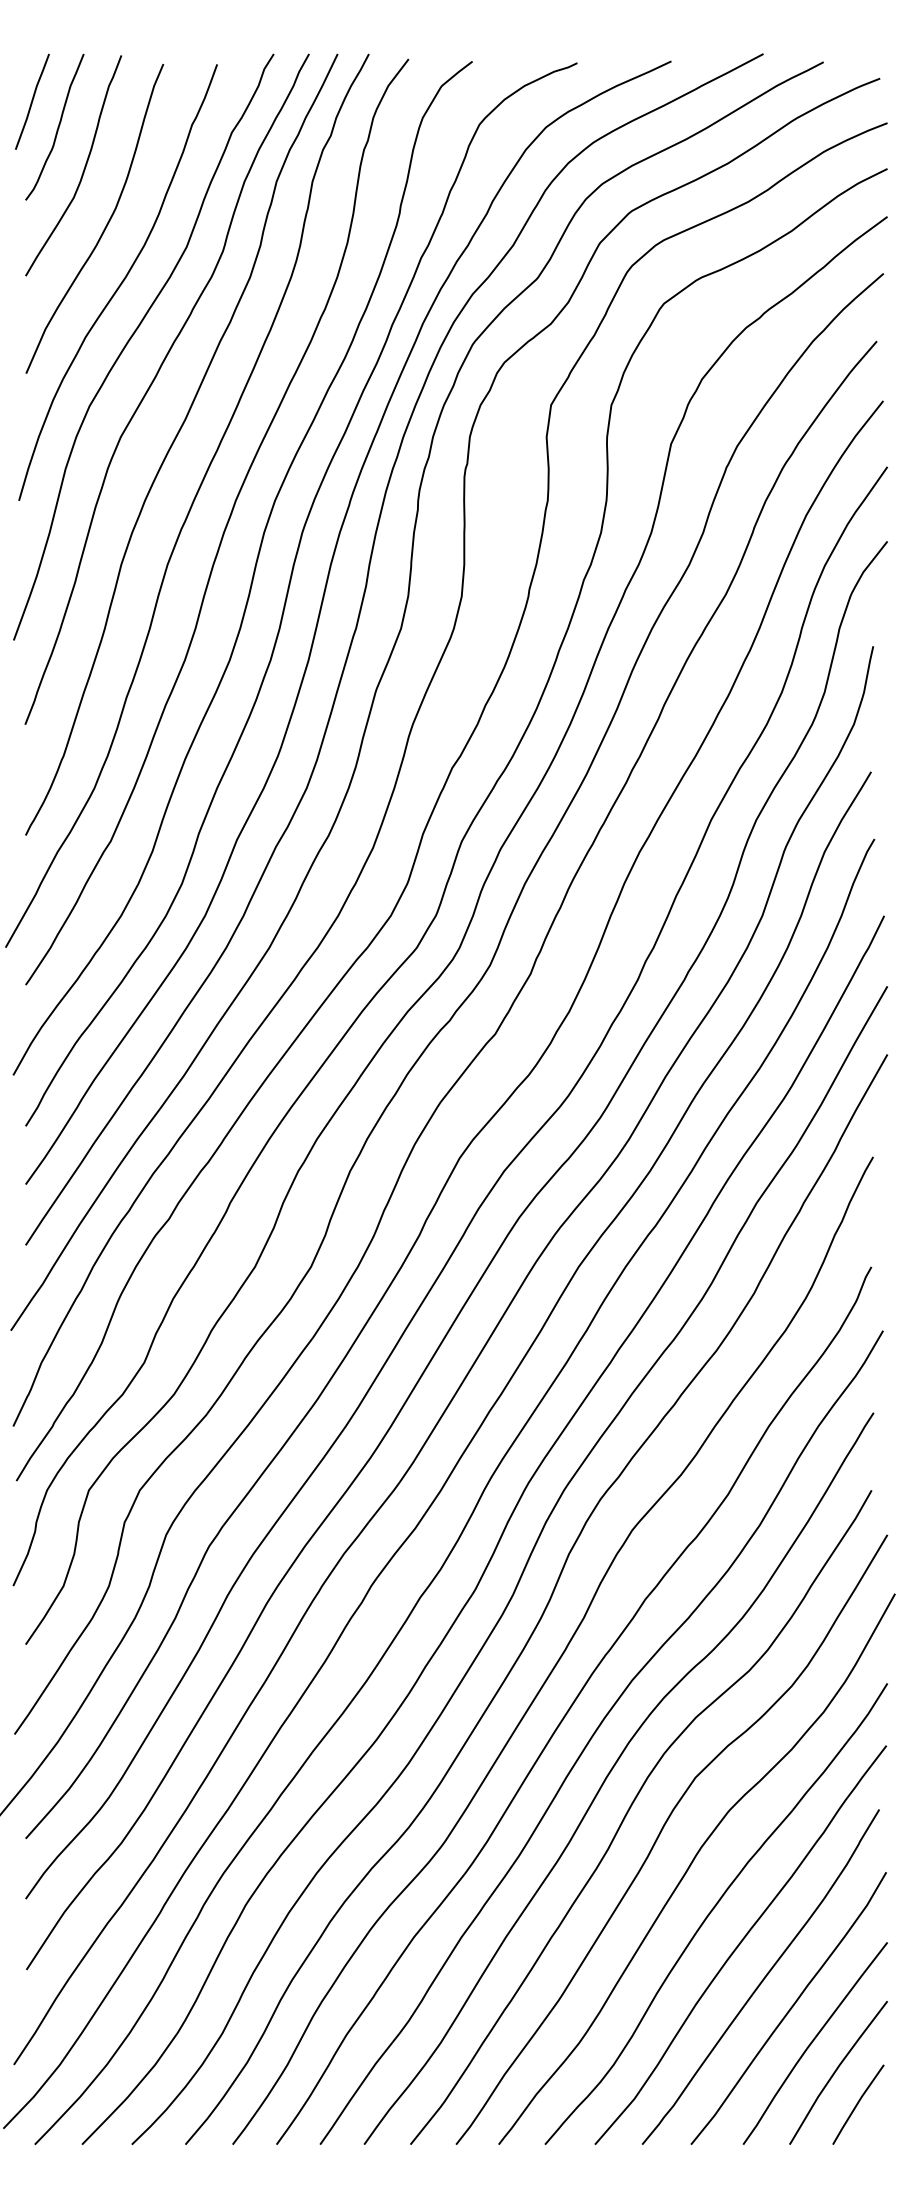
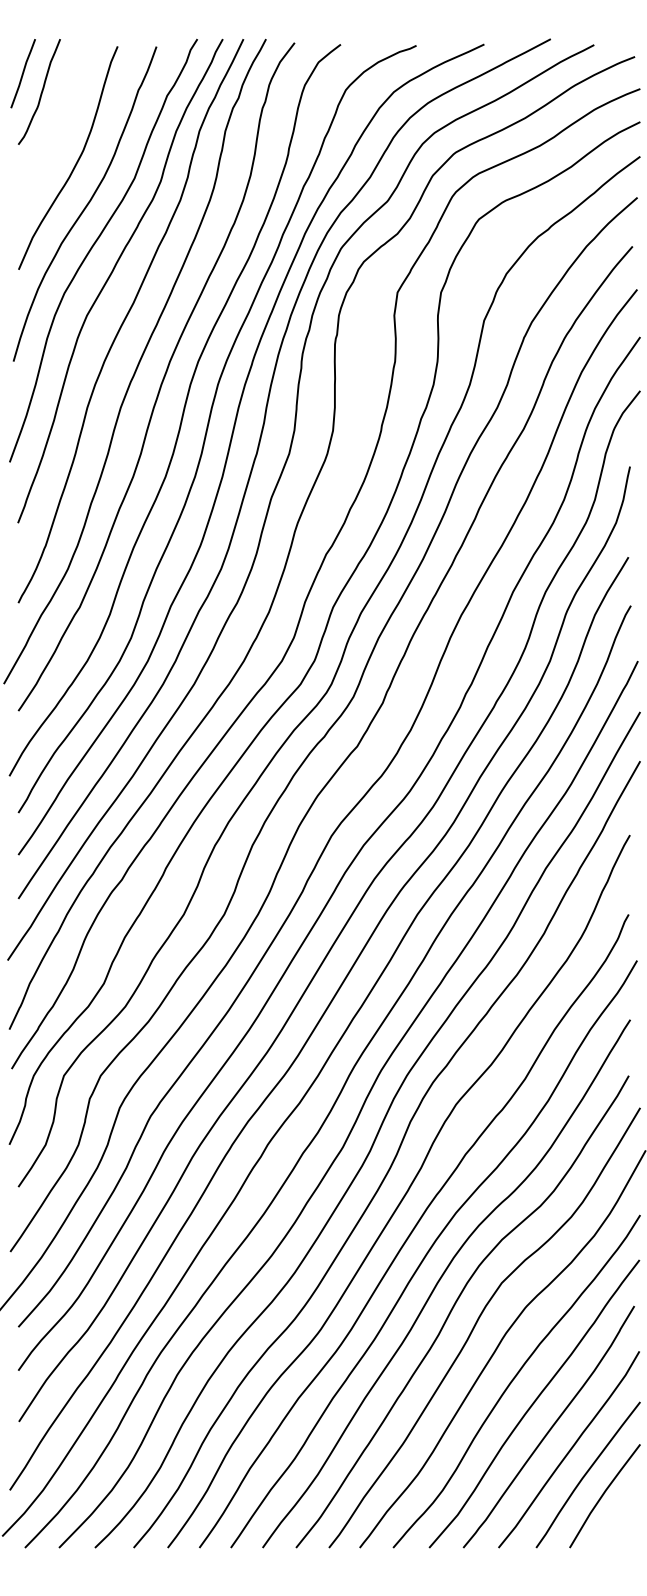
curve: (83, 168) -> (60, 121), removed
line: (858, 2104) -> (619, 1518), removed

